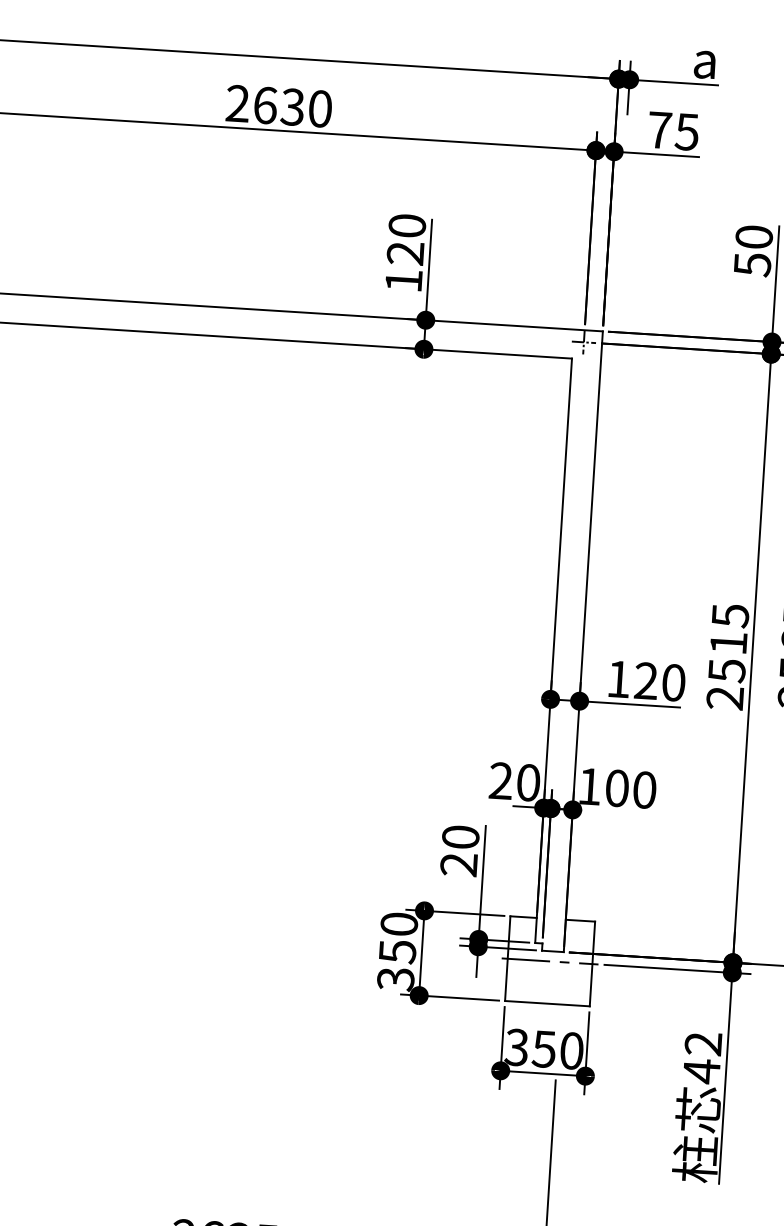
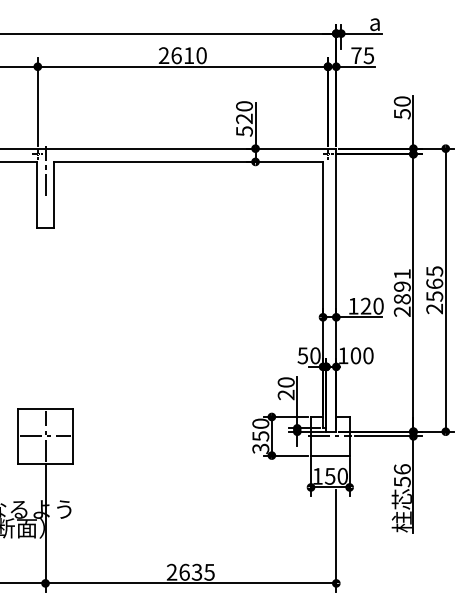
text: (291, 106) -> (188, 55), 2630 -> 2610
text: (403, 281) -> (244, 131), 120 -> 520
text: (726, 642) -> (401, 286), 2515 -> 2891
text: (500, 780) -> (302, 355), 20 -> 50
text: (516, 1045) -> (317, 475), 350 -> 150
text: (700, 1057) -> (401, 475), 42 -> 56

